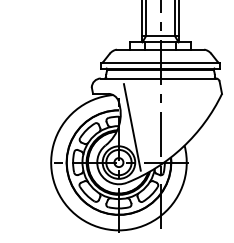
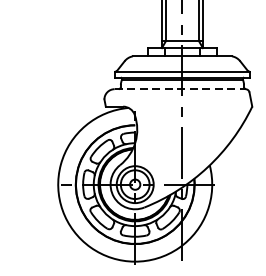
line: (158, 78) -> (180, 89), solid -> dashed
line: (131, 127) -> (149, 144), removed

